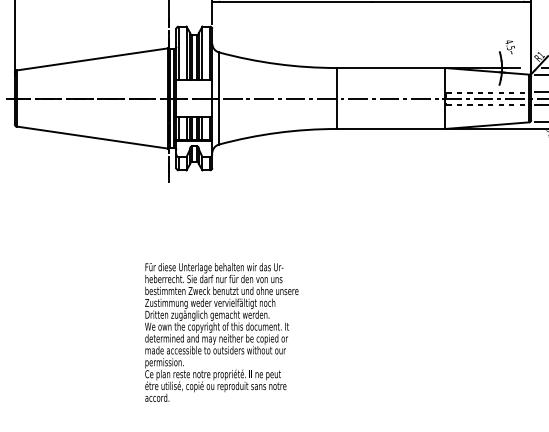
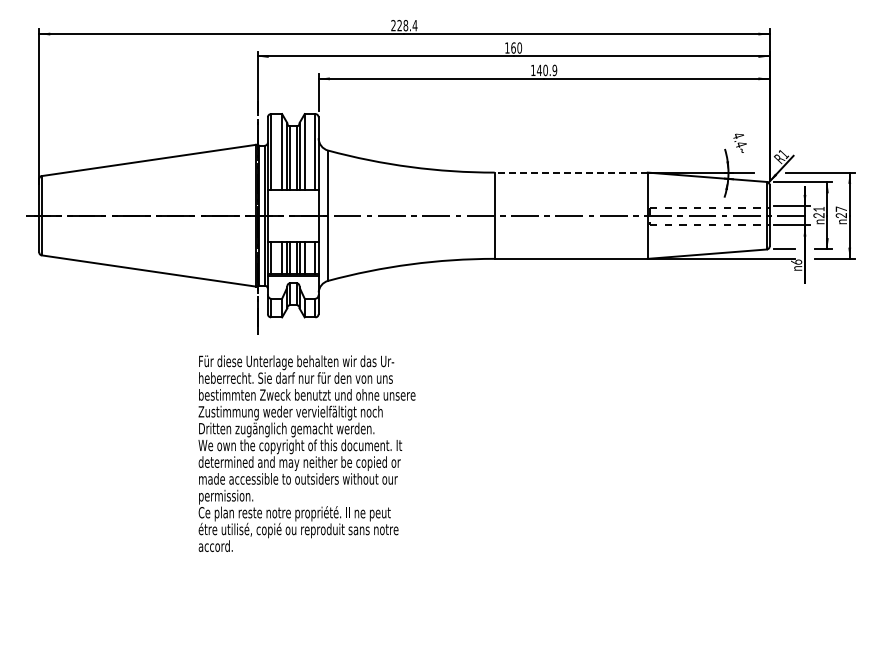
text: (510, 48) -> (740, 144), 4.5 -> 4.4
line: (391, 67) -> (571, 172), solid -> dashed
text: (221, 332) -> (306, 453), moved

